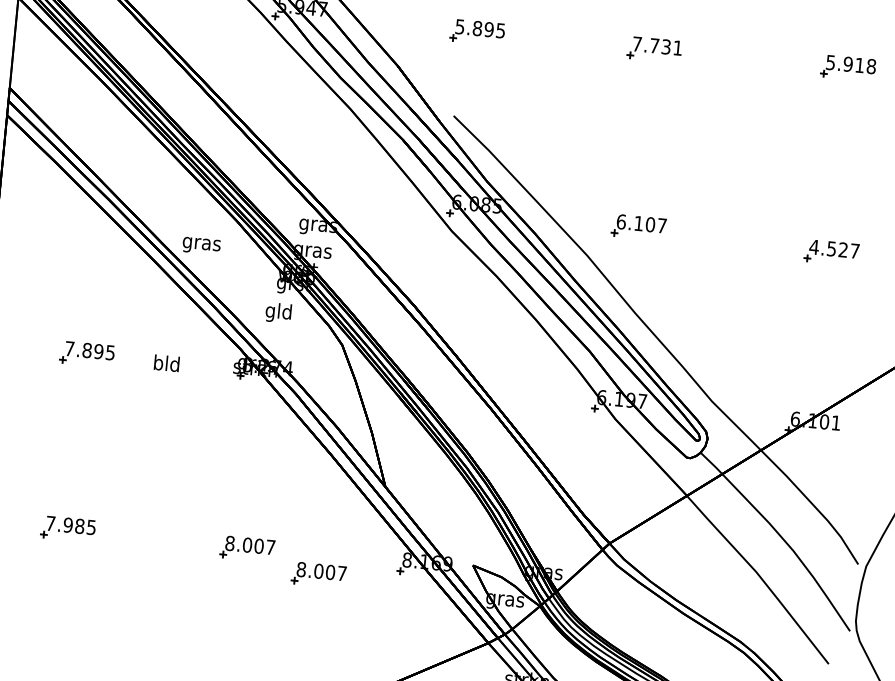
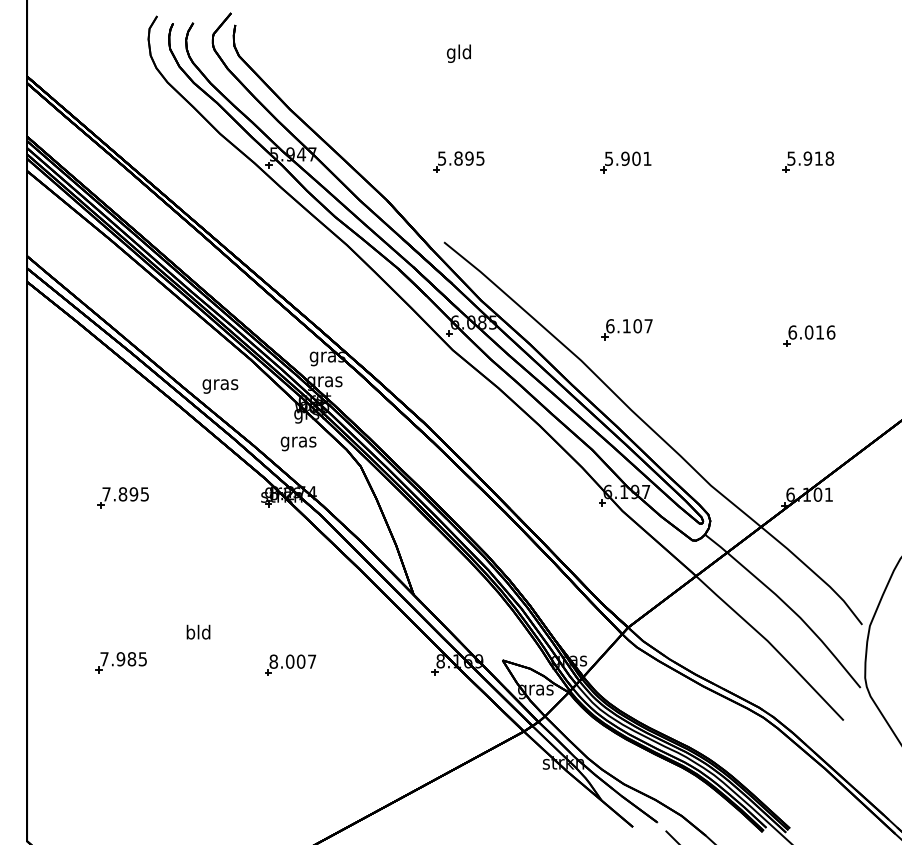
text: (651, 45) -> (622, 158), 7.731 -> 5.901
text: (834, 249) -> (811, 332), 4.527 -> 6.016
text: (278, 312) -> (298, 441), gld -> gras
text: (166, 362) -> (198, 631), moved
part: (318, 574) -> (359, 682), removed

